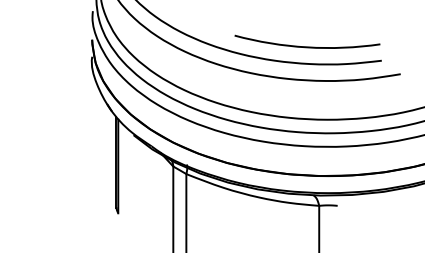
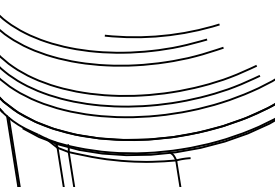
arc: (307, 46) -> (162, 35), moved

